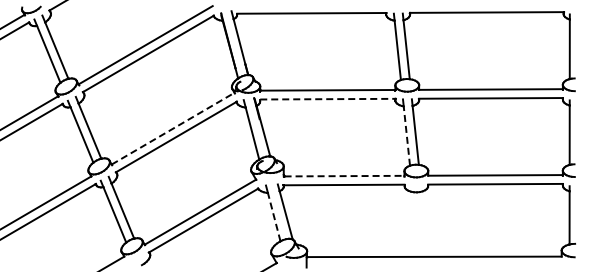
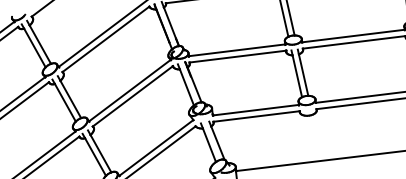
line: (327, 99) -> (237, 56), dashed -> solid
line: (173, 128) -> (130, 90), dashed -> solid
line: (406, 136) -> (297, 76), dashed -> solid
line: (344, 176) -> (256, 110), dashed -> solid
line: (274, 217) -> (209, 145), dashed -> solid

